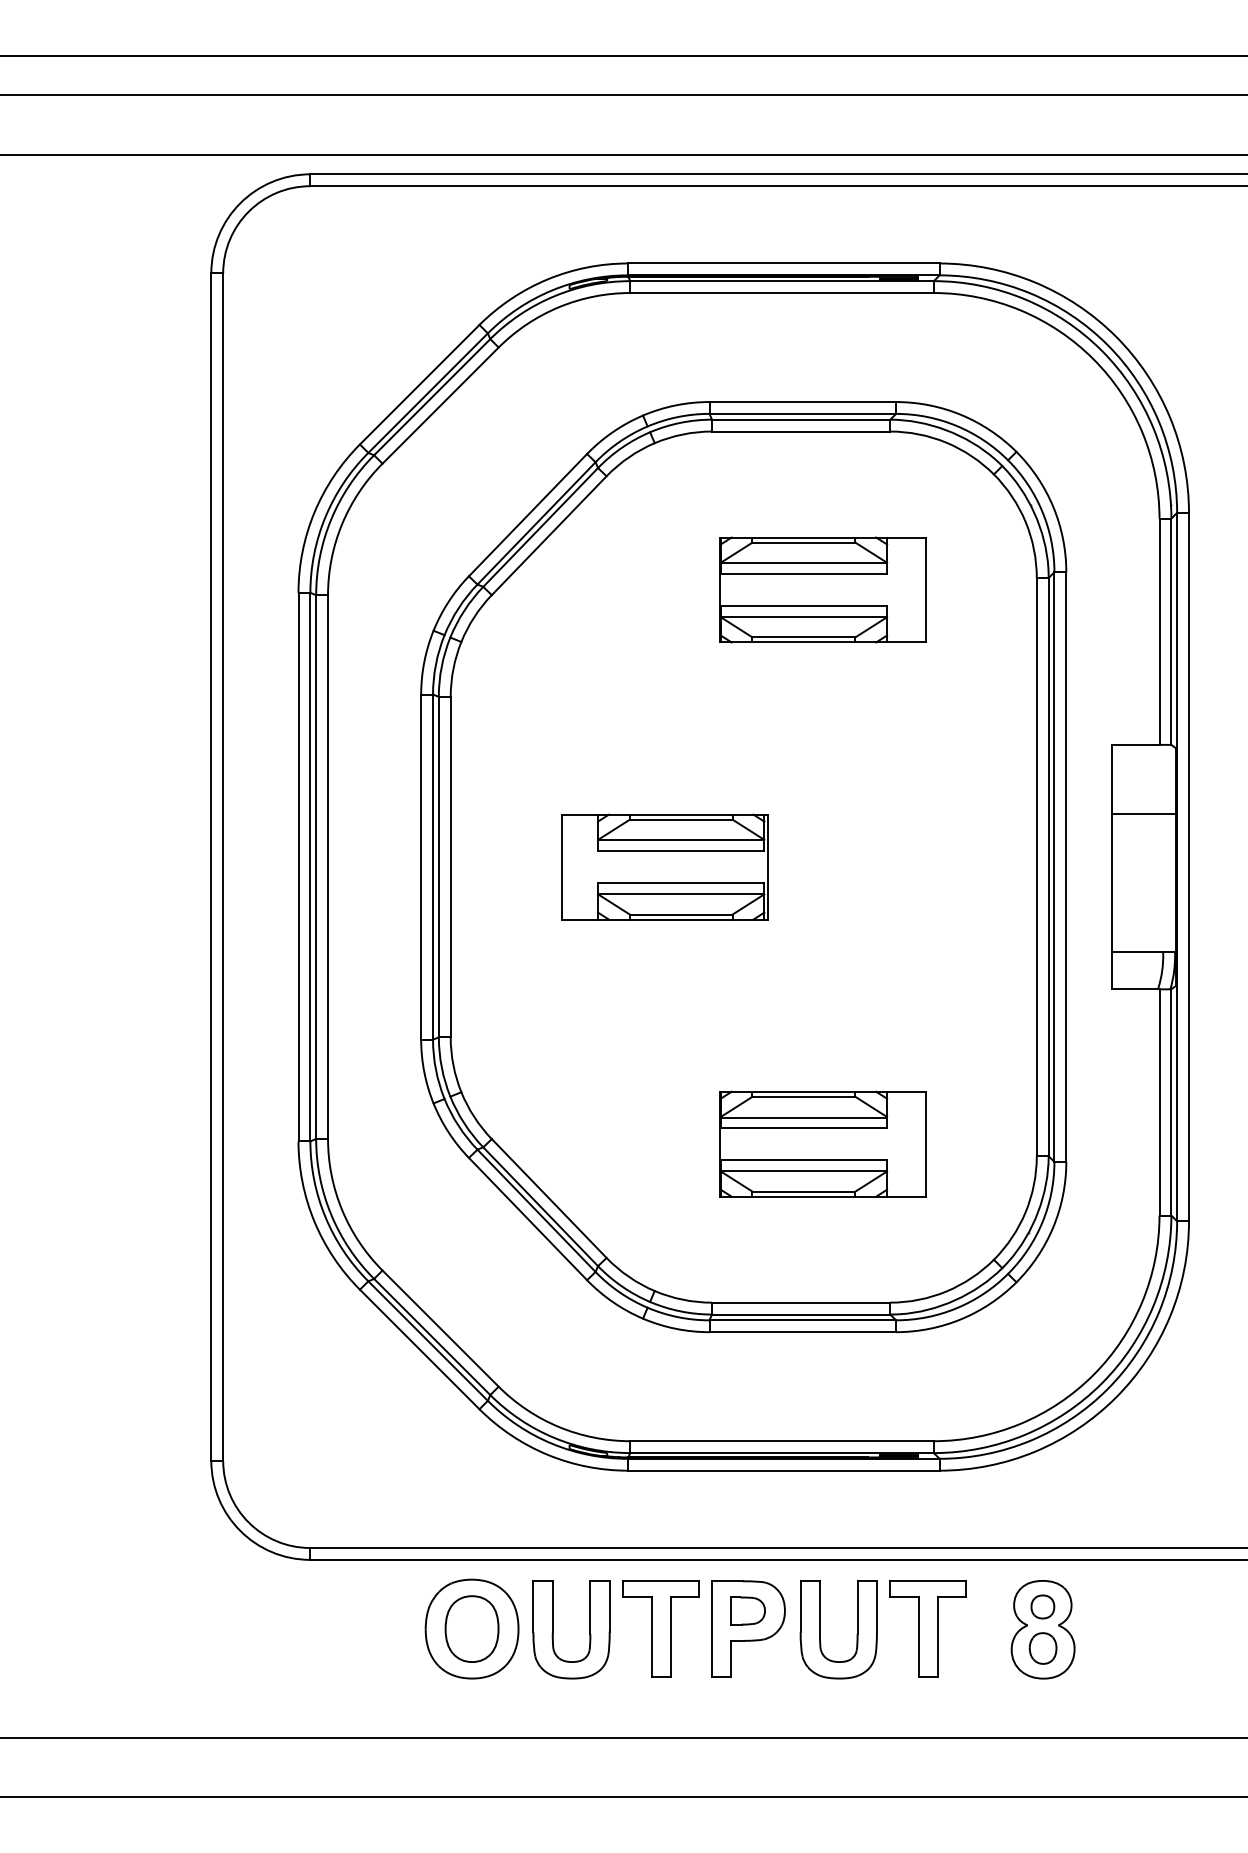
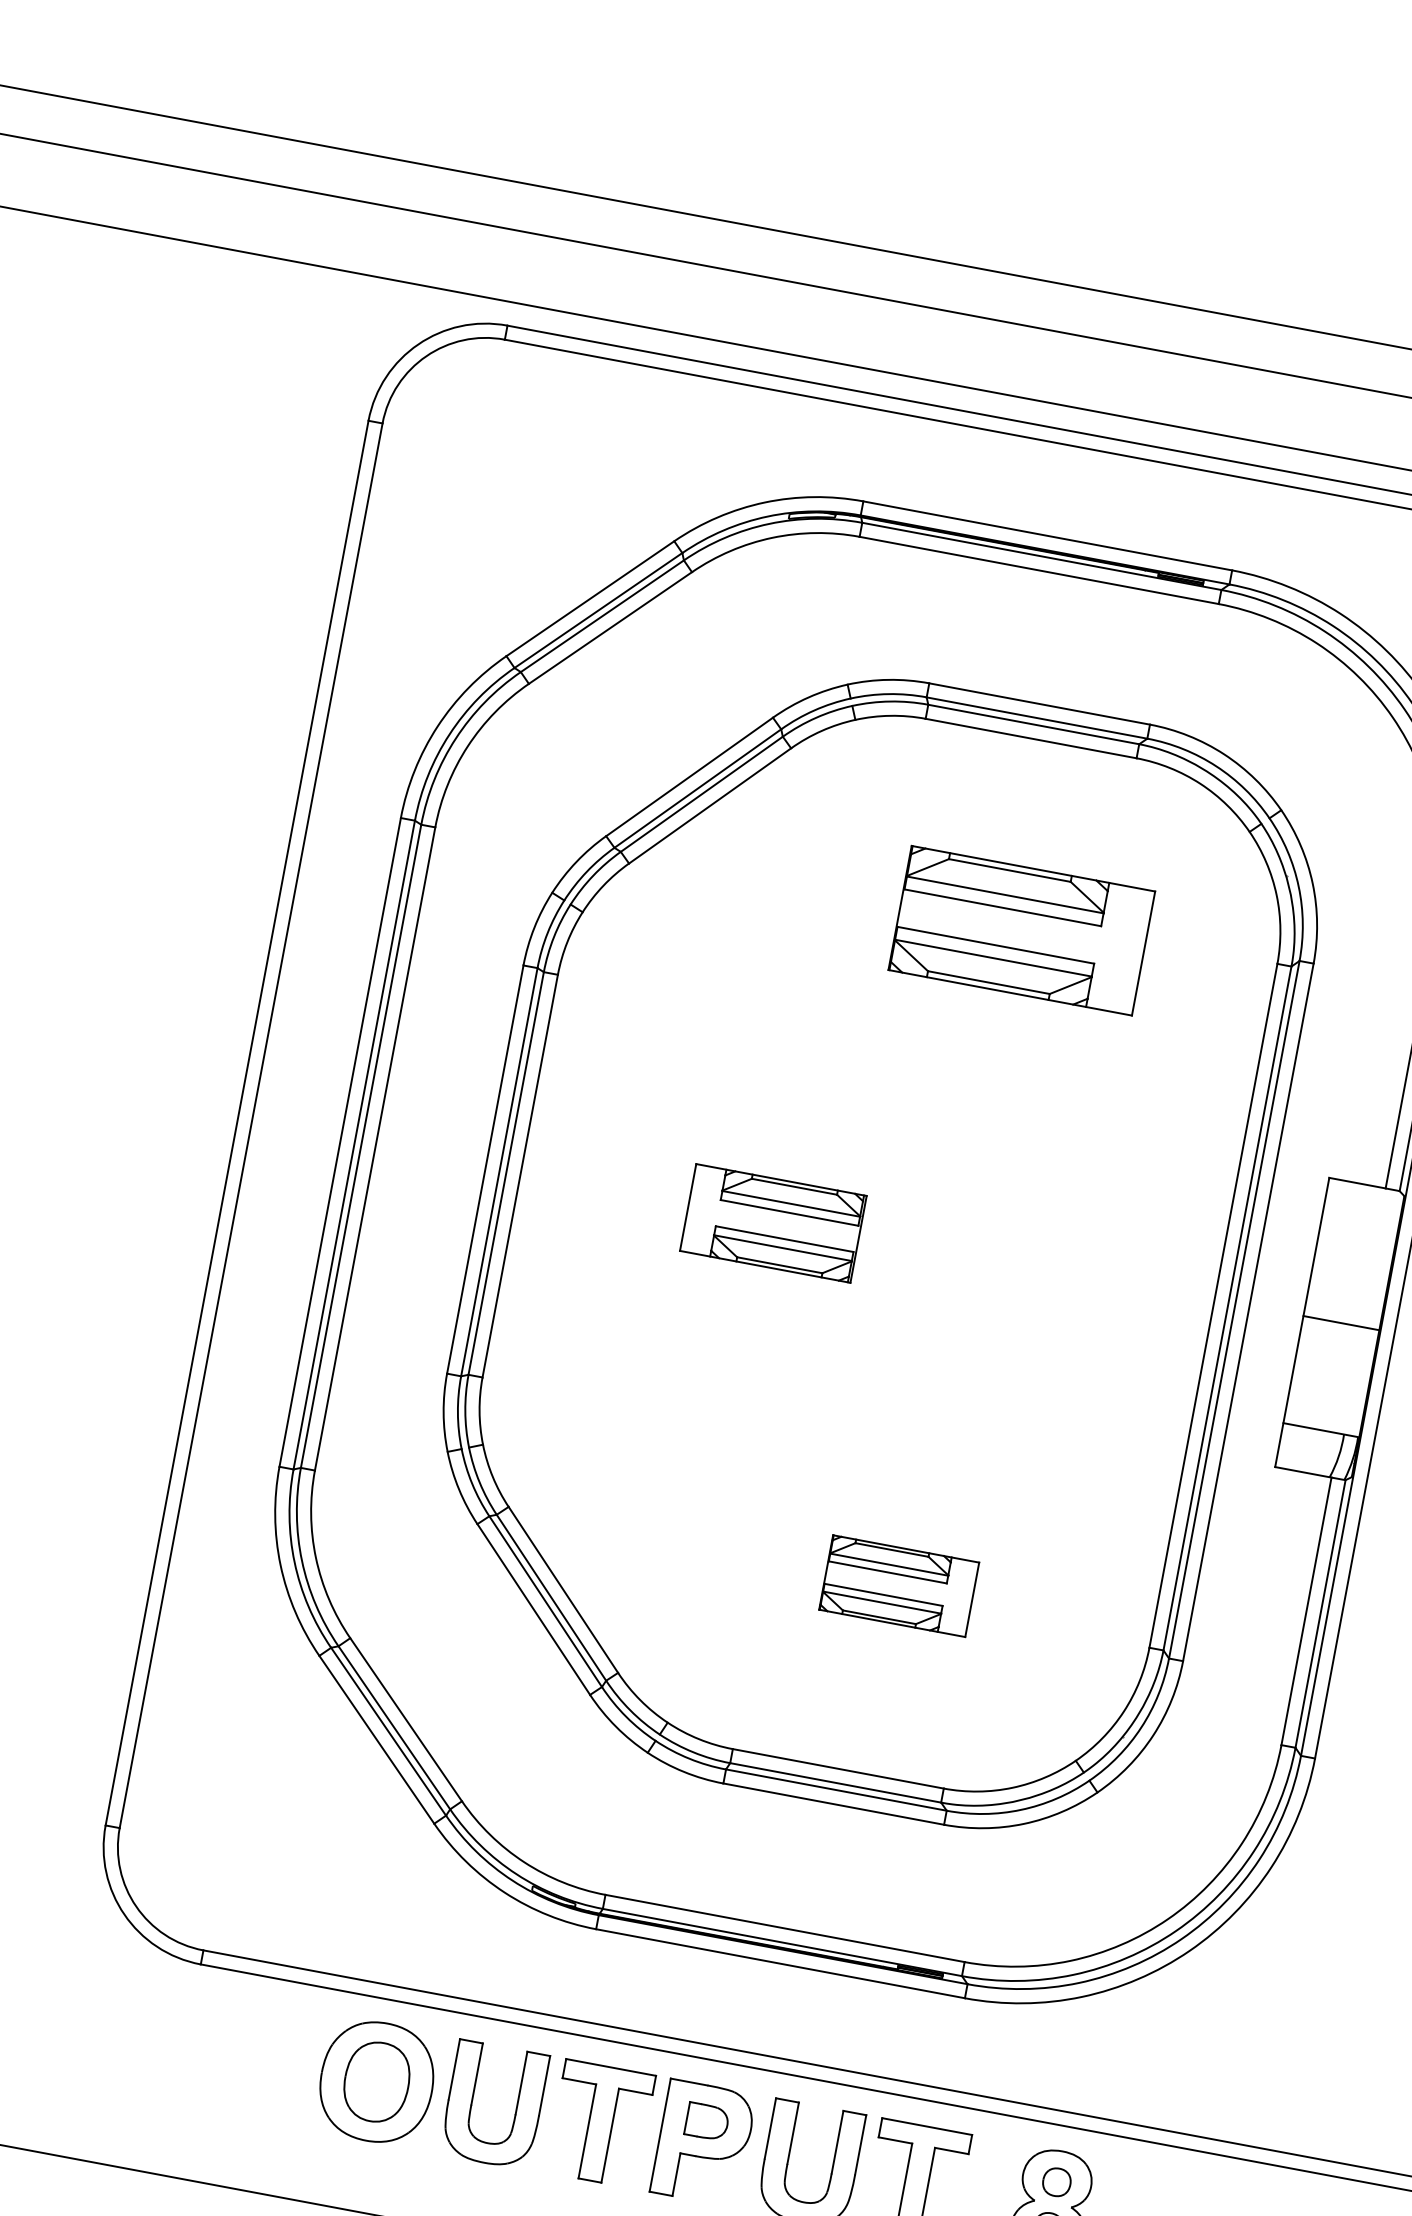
line: (1143, 813) -> (1340, 1322), moved
part: (664, 866) -> (773, 1222), size x0.7
part: (822, 1143) -> (898, 1585), size x0.6

